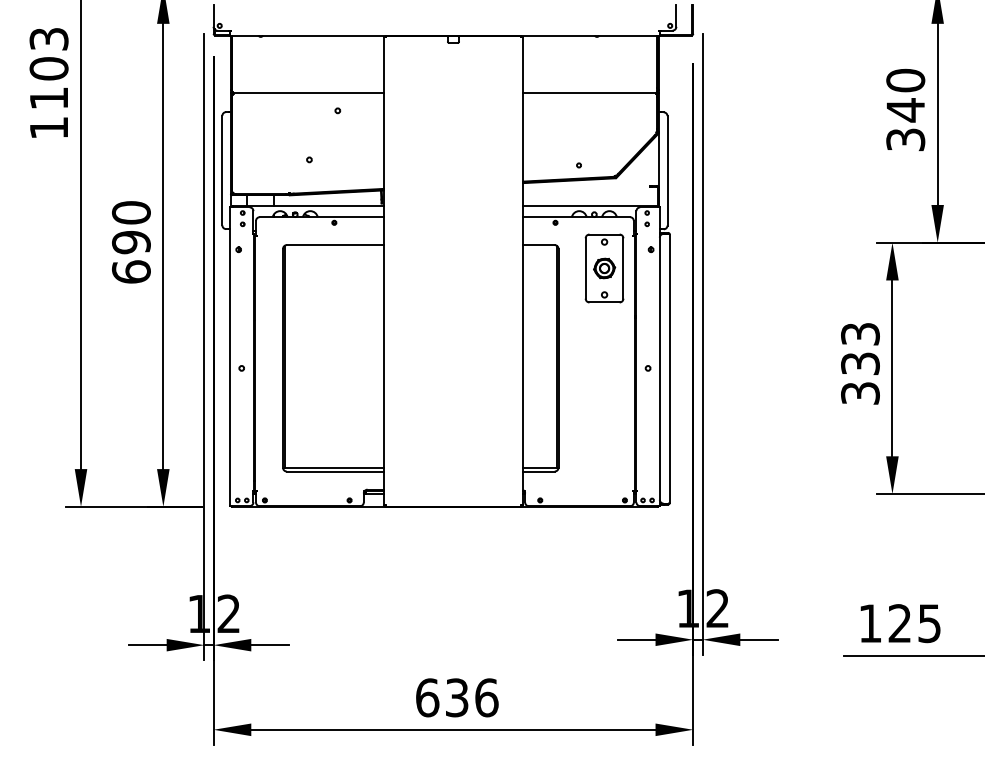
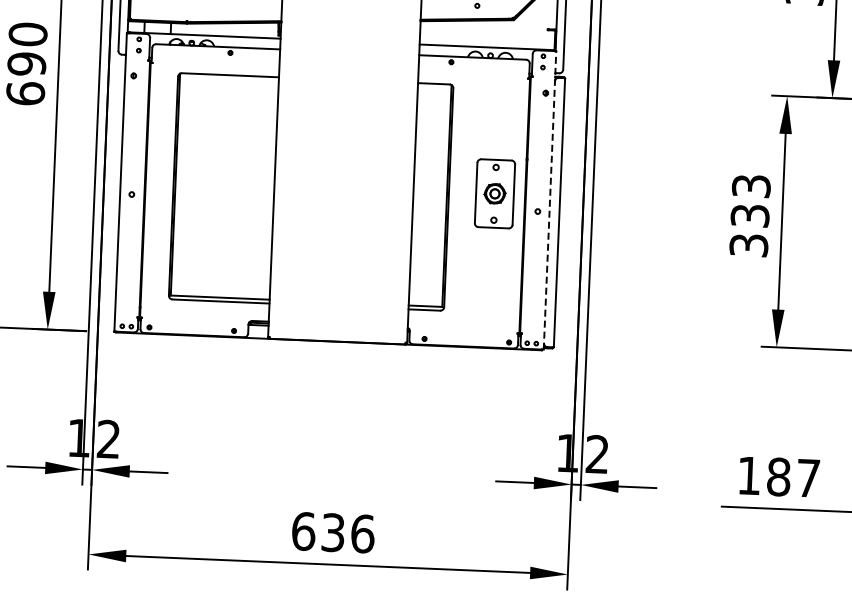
part: (604, 268) -> (494, 193), moved
line: (659, 356) -> (549, 200), solid -> dashed
text: (914, 623) -> (793, 477), 125 -> 187

